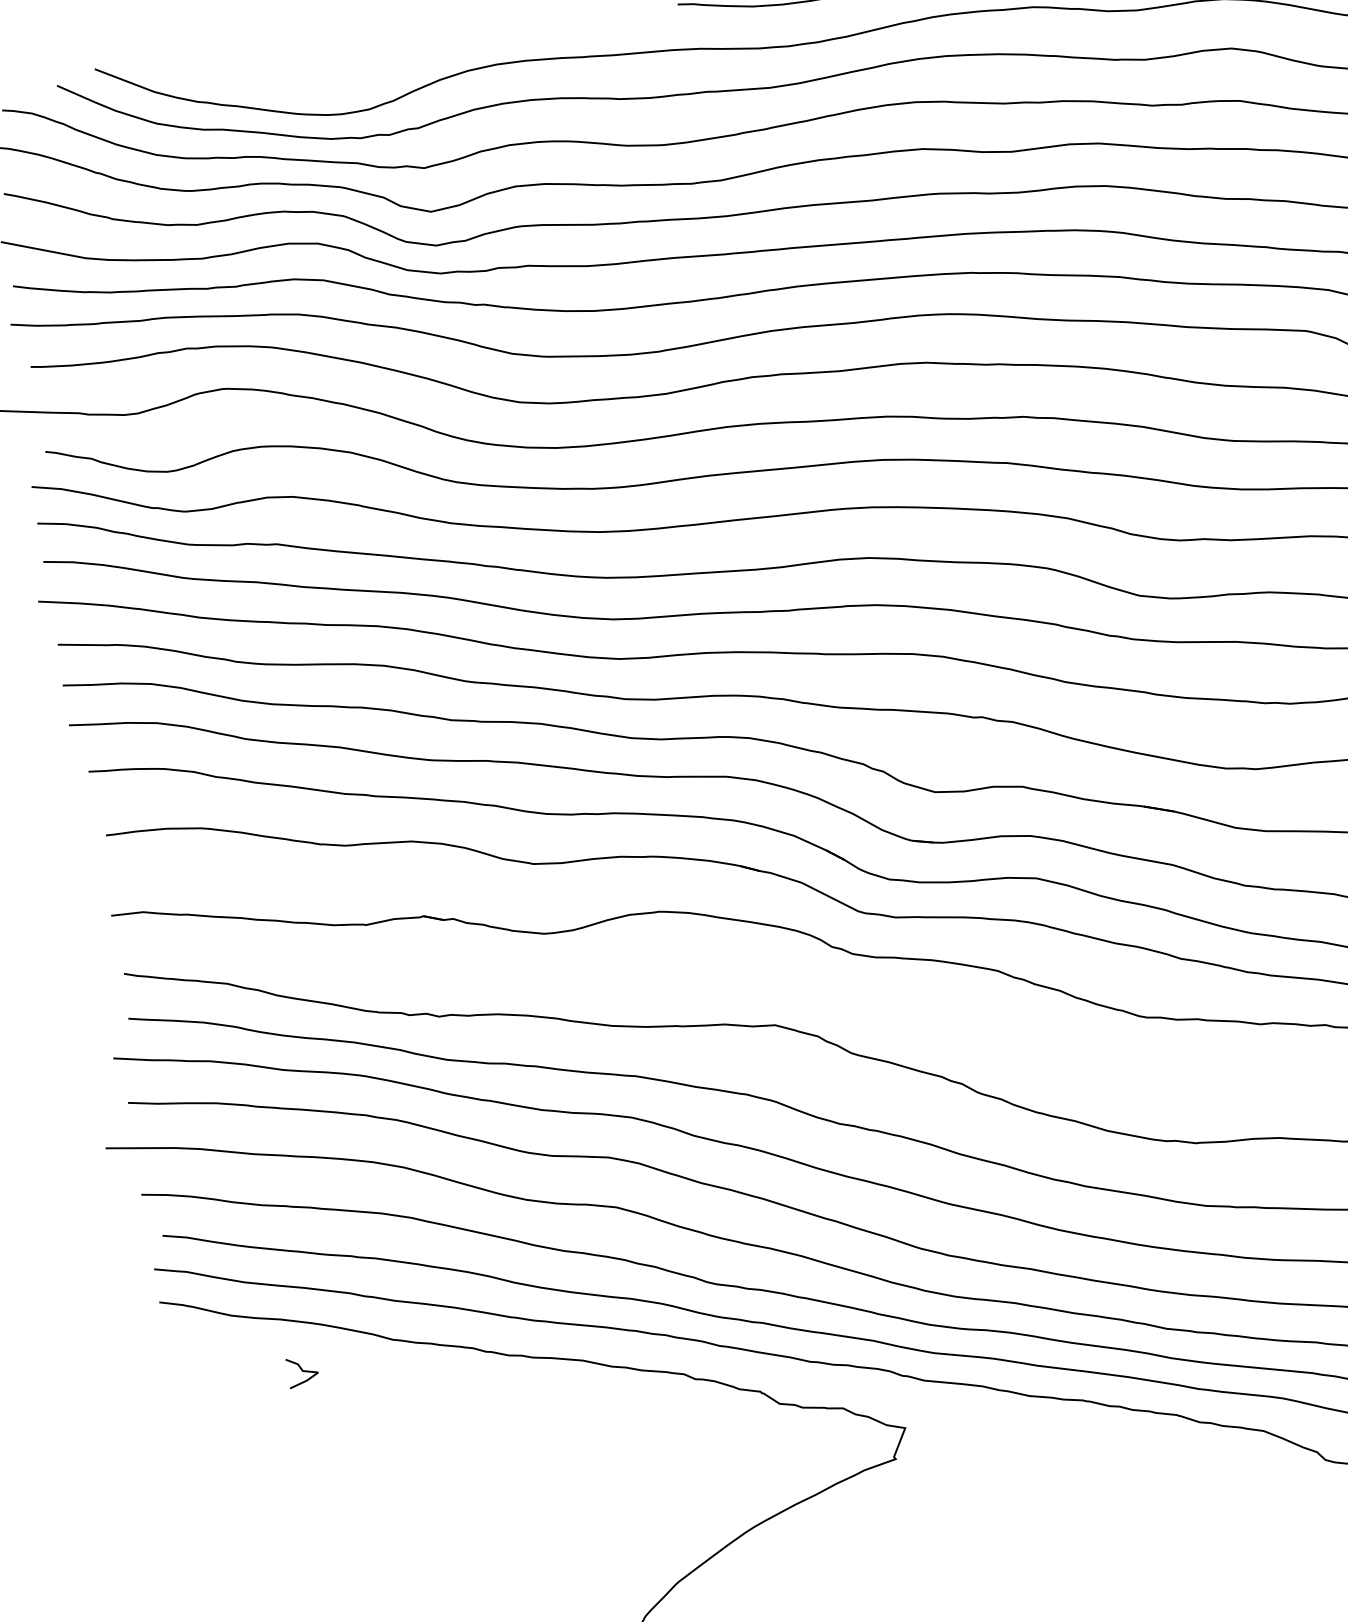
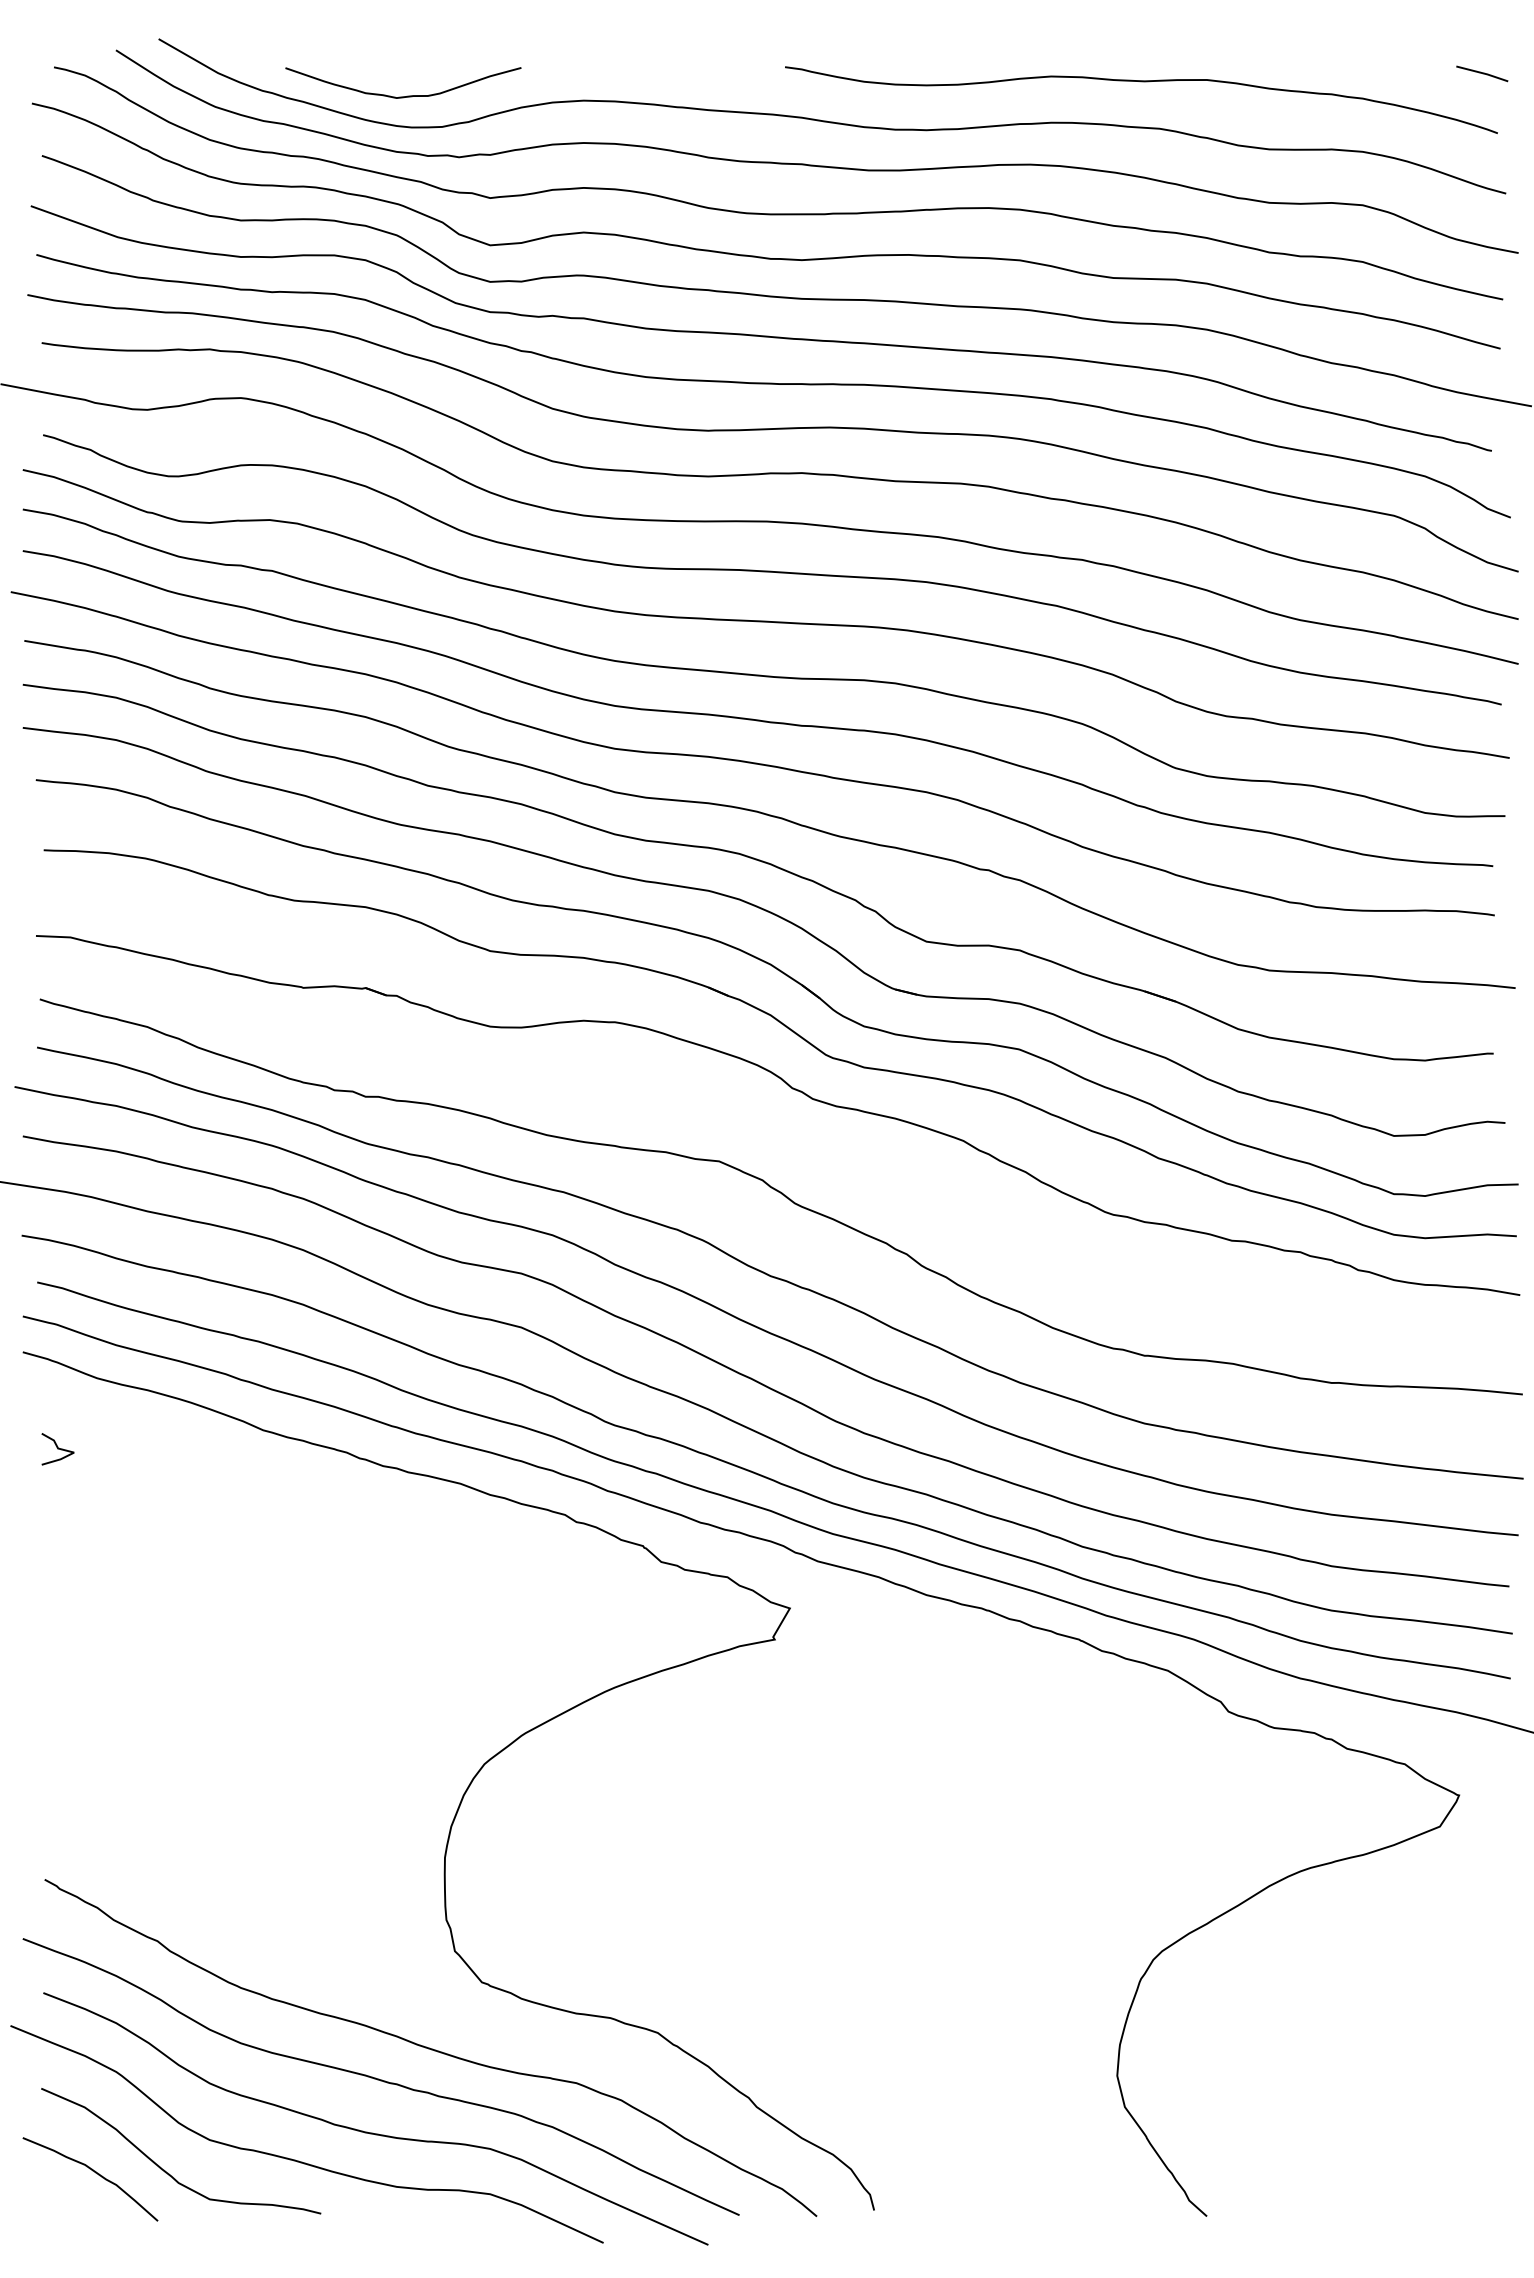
curve: (332, 85) -> (407, 95), added
curve: (302, 1372) -> (57, 1449), moved

